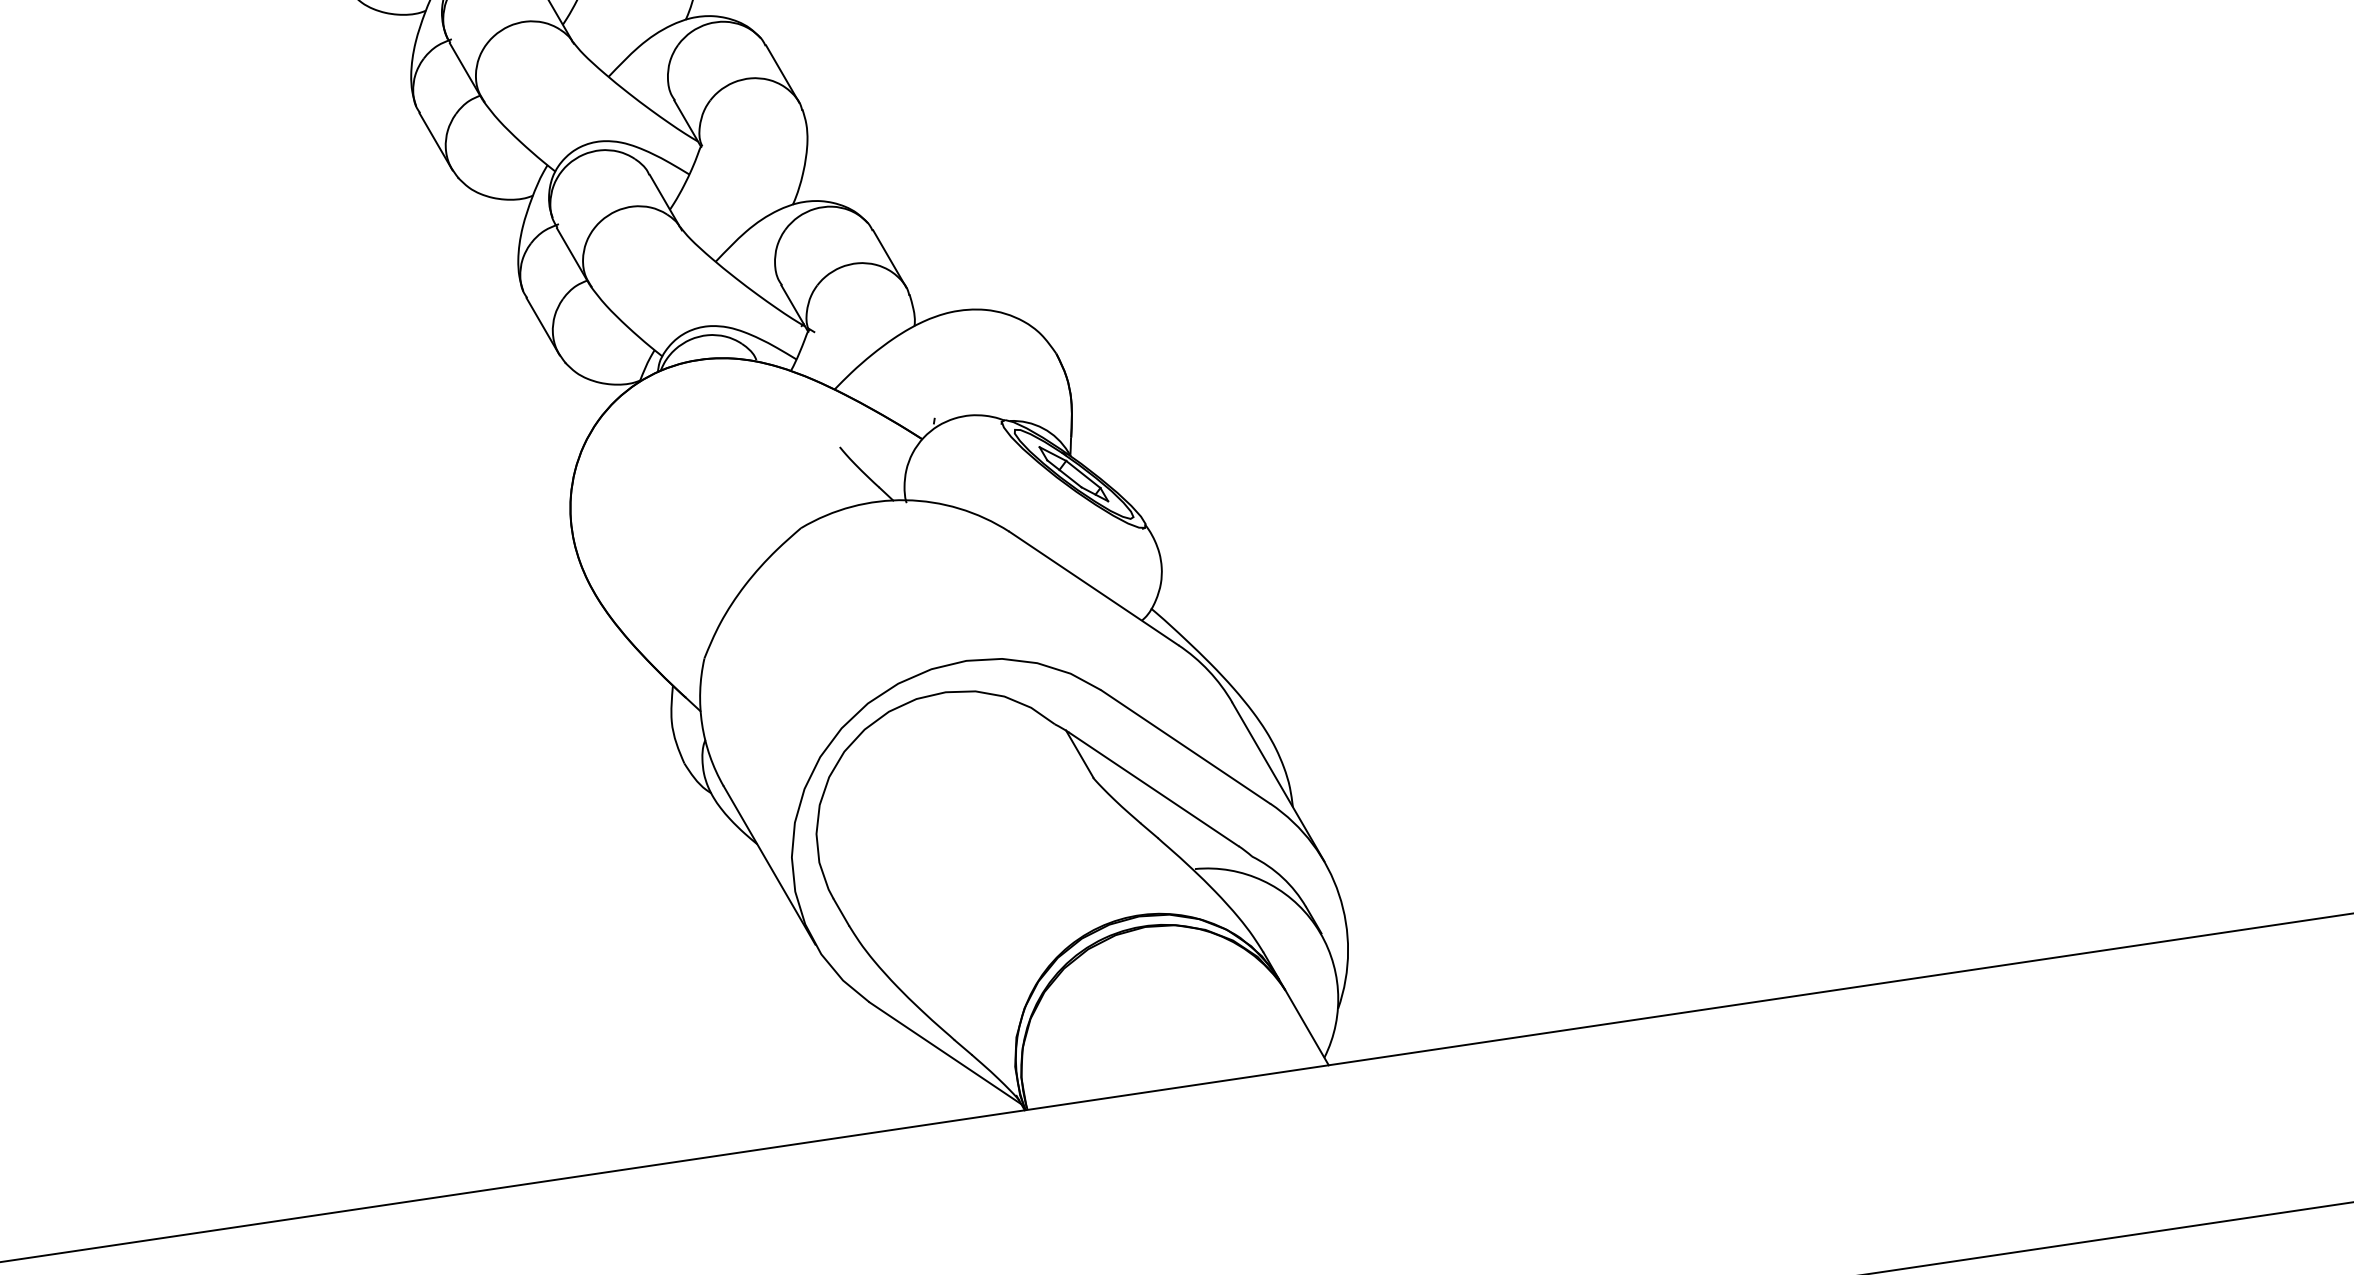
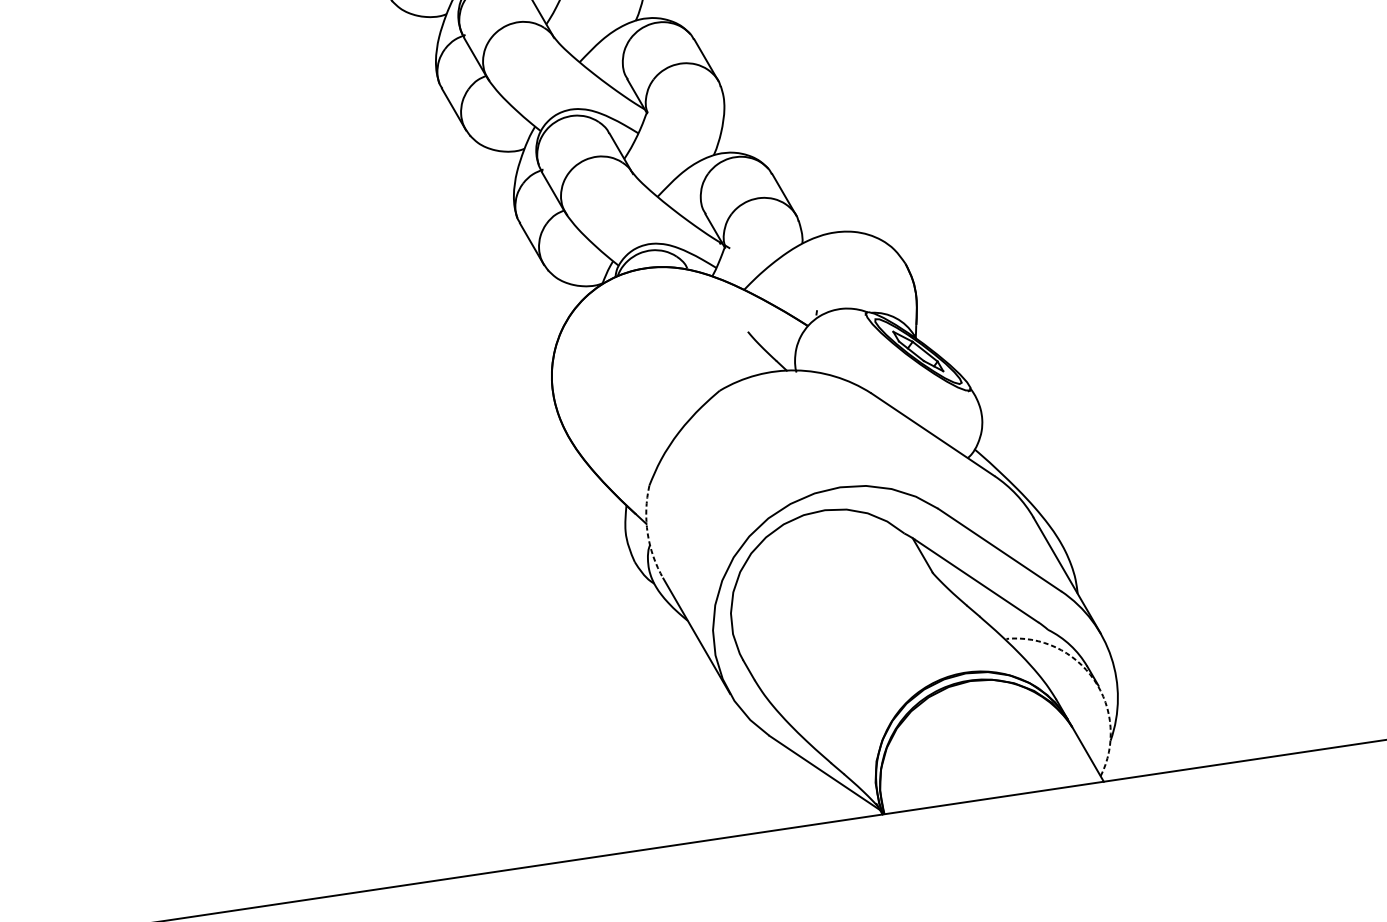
arc: (702, 724) -> (647, 533), solid -> dashed
arc: (1315, 925) -> (1094, 679), solid -> dashed

